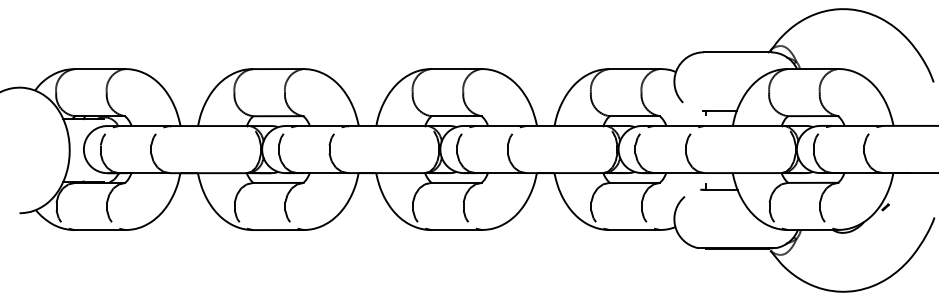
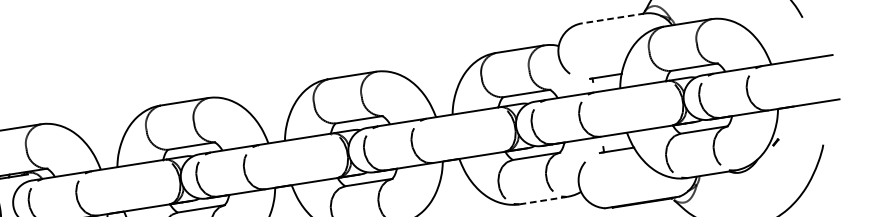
line: (736, 52) -> (612, 18), solid -> dashed
line: (635, 230) -> (544, 200), solid -> dashed

